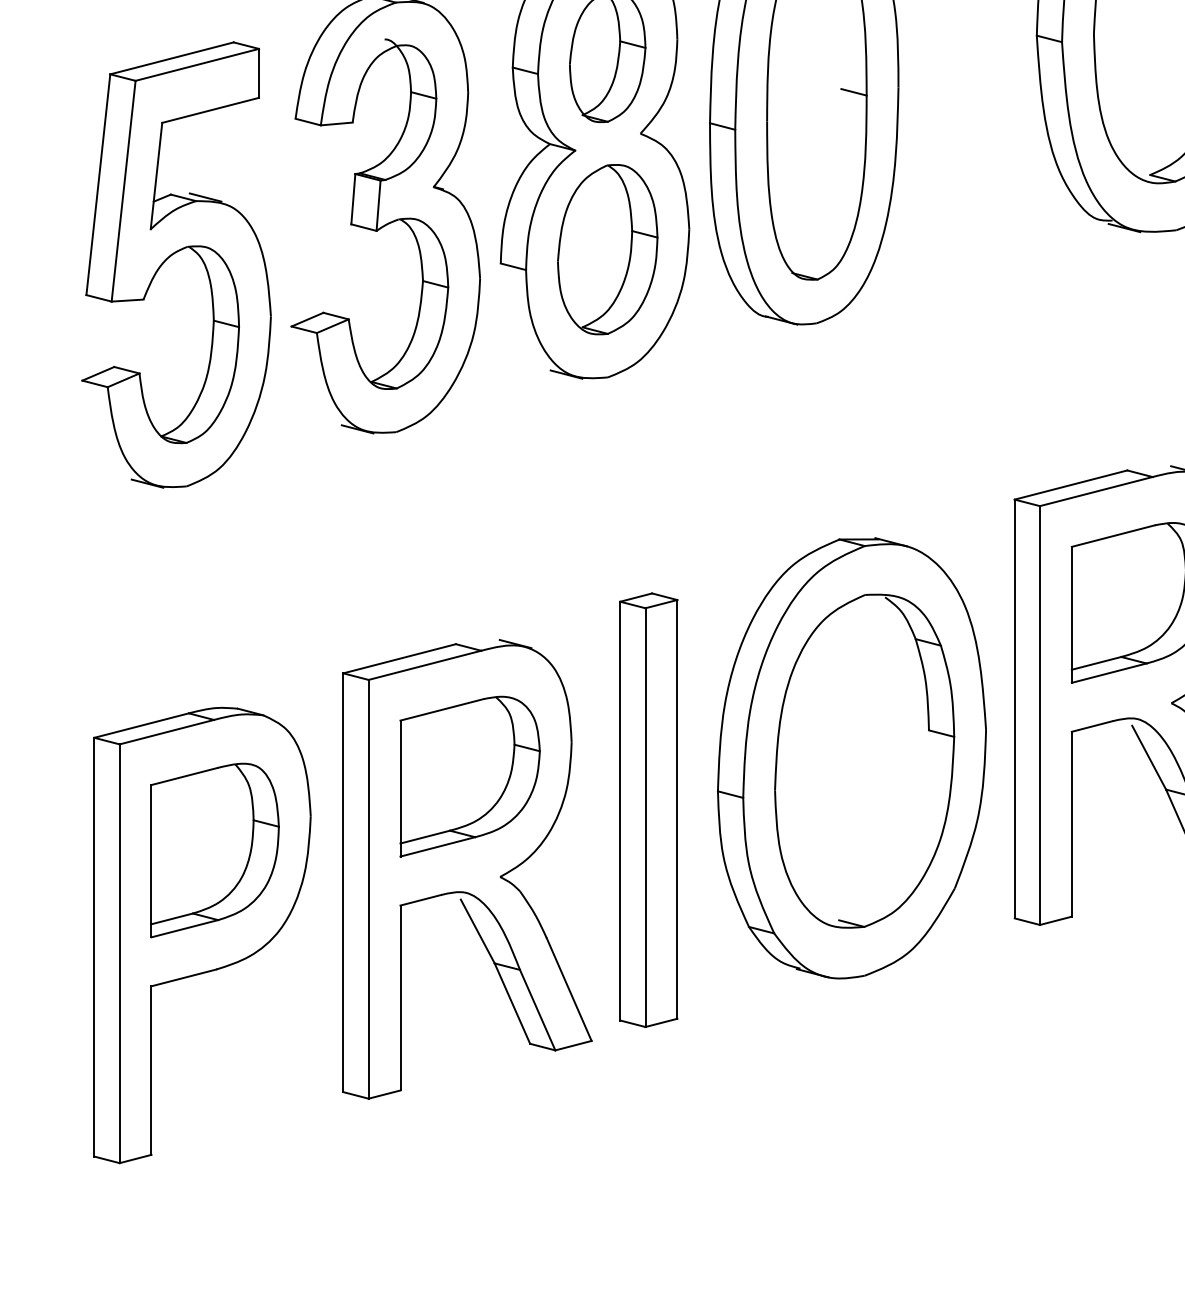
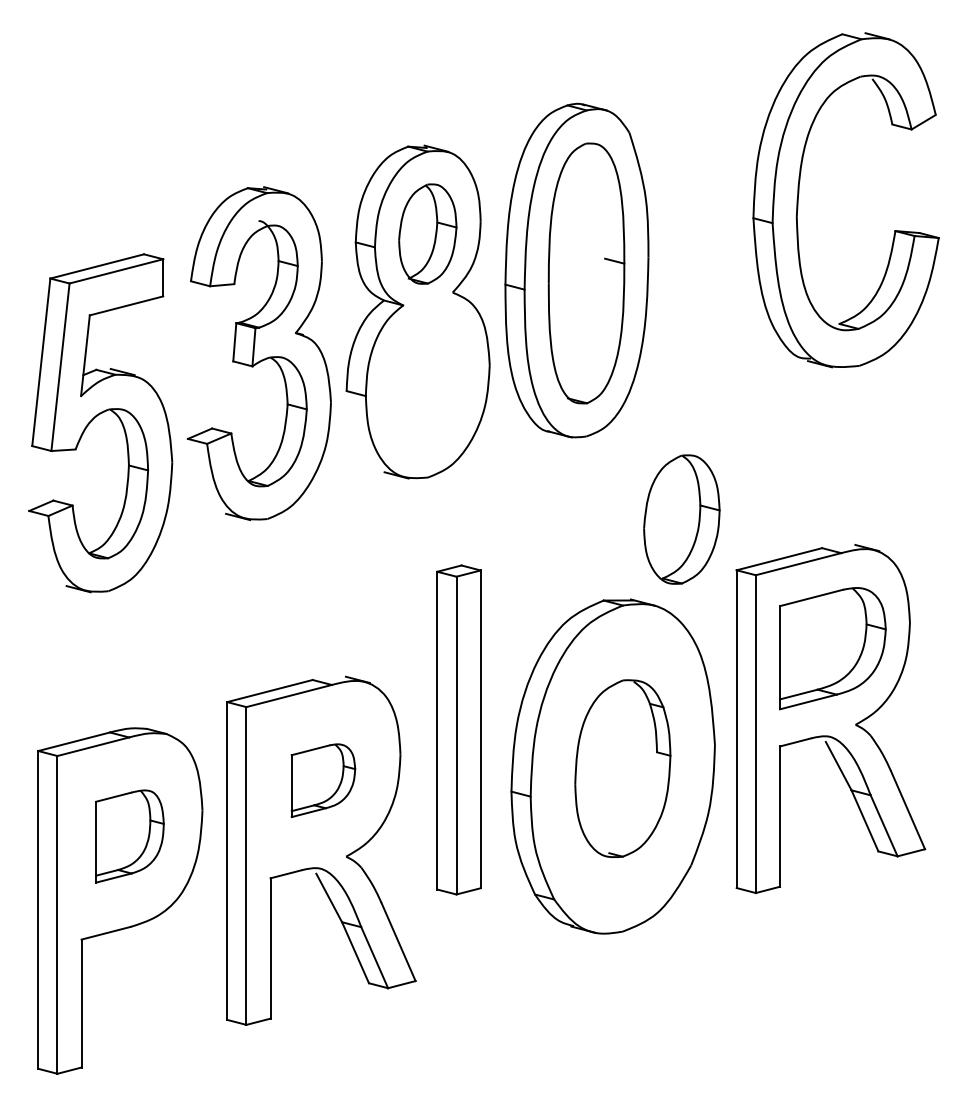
part: (607, 249) -> (681, 519), moved
part: (171, 257) -> (96, 417), moved
part: (864, 760) -> (622, 768), size x0.7
part: (470, 776) -> (323, 780), size x0.6
part: (648, 809) -> (458, 729), moved
part: (214, 850) -> (129, 836), size x0.7

